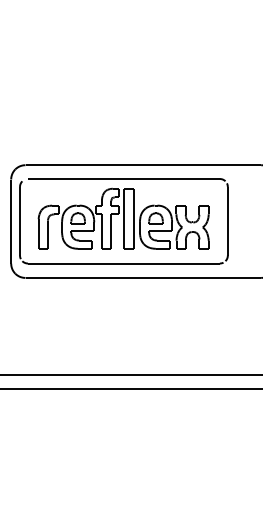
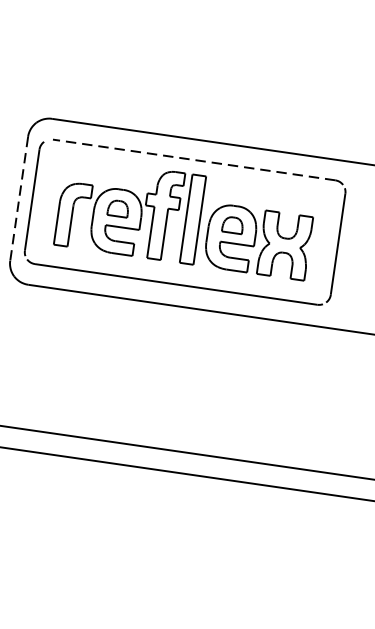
line: (123, 178) -> (193, 159), solid -> dashed
line: (11, 222) -> (19, 200), solid -> dashed

